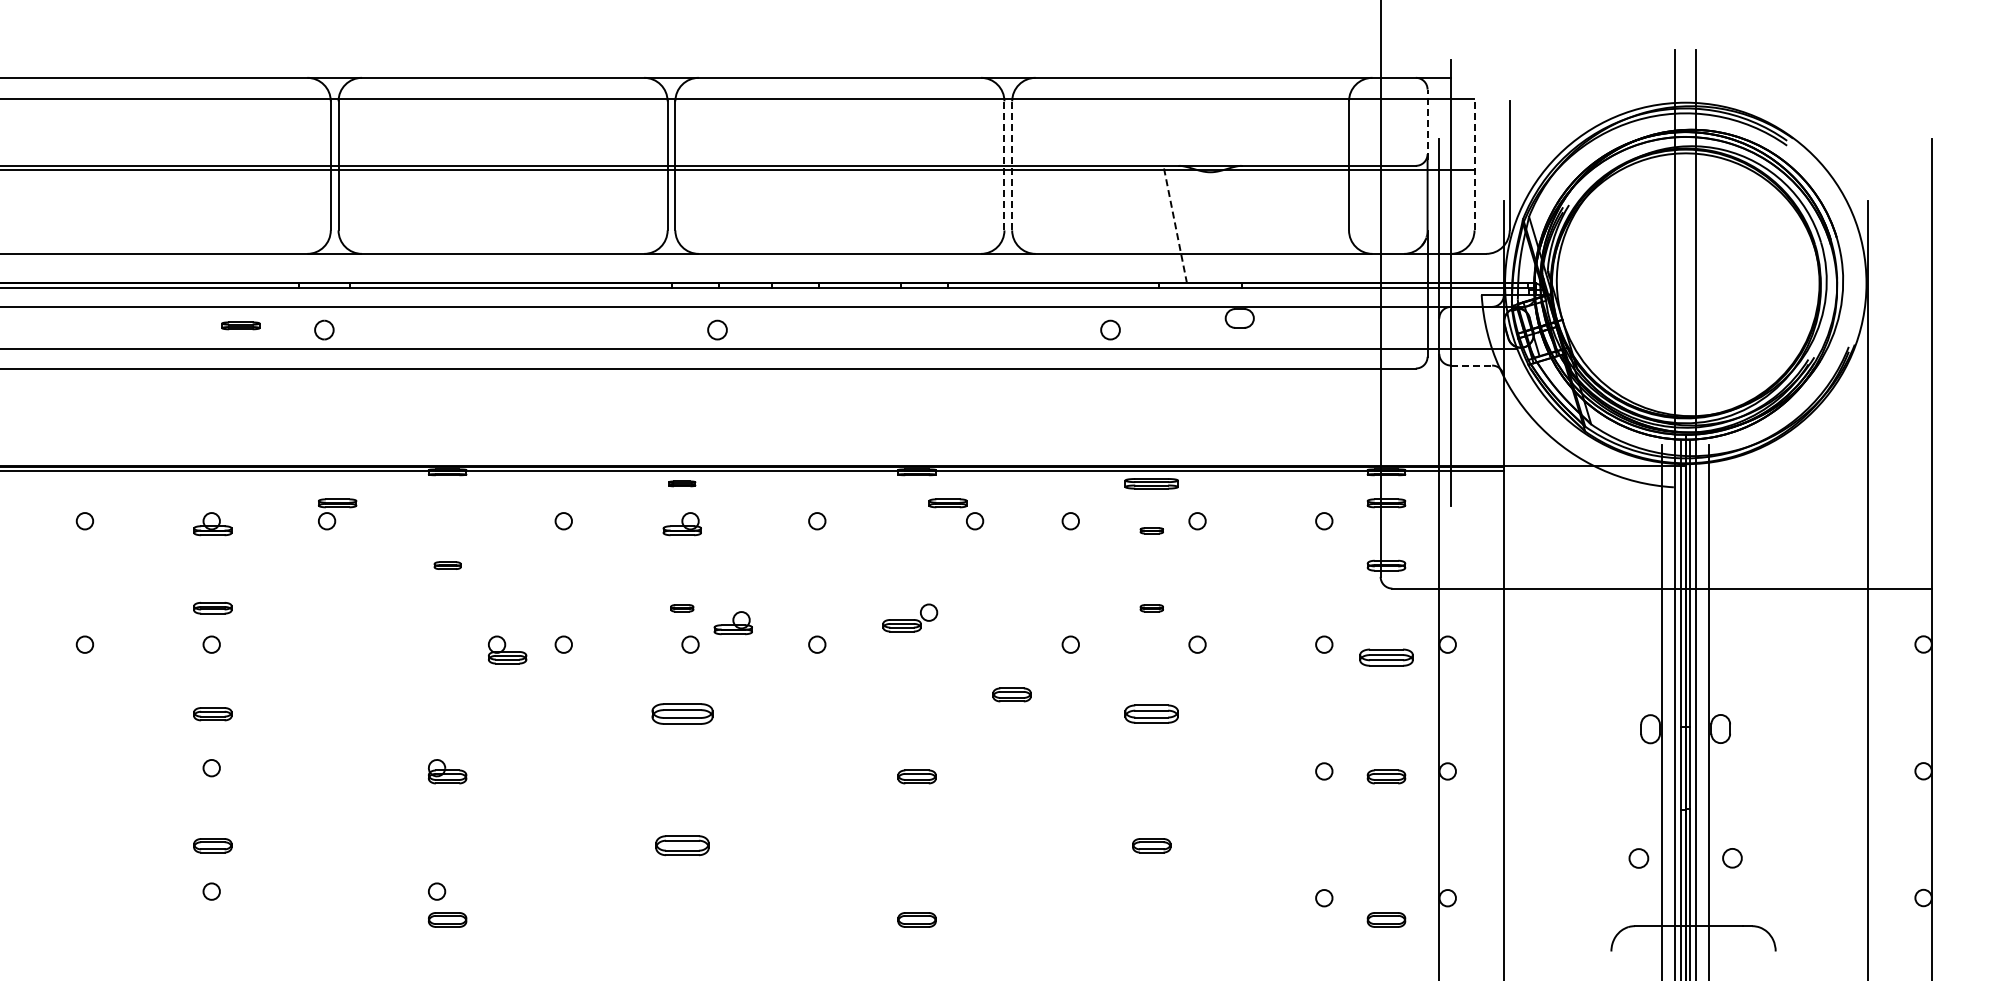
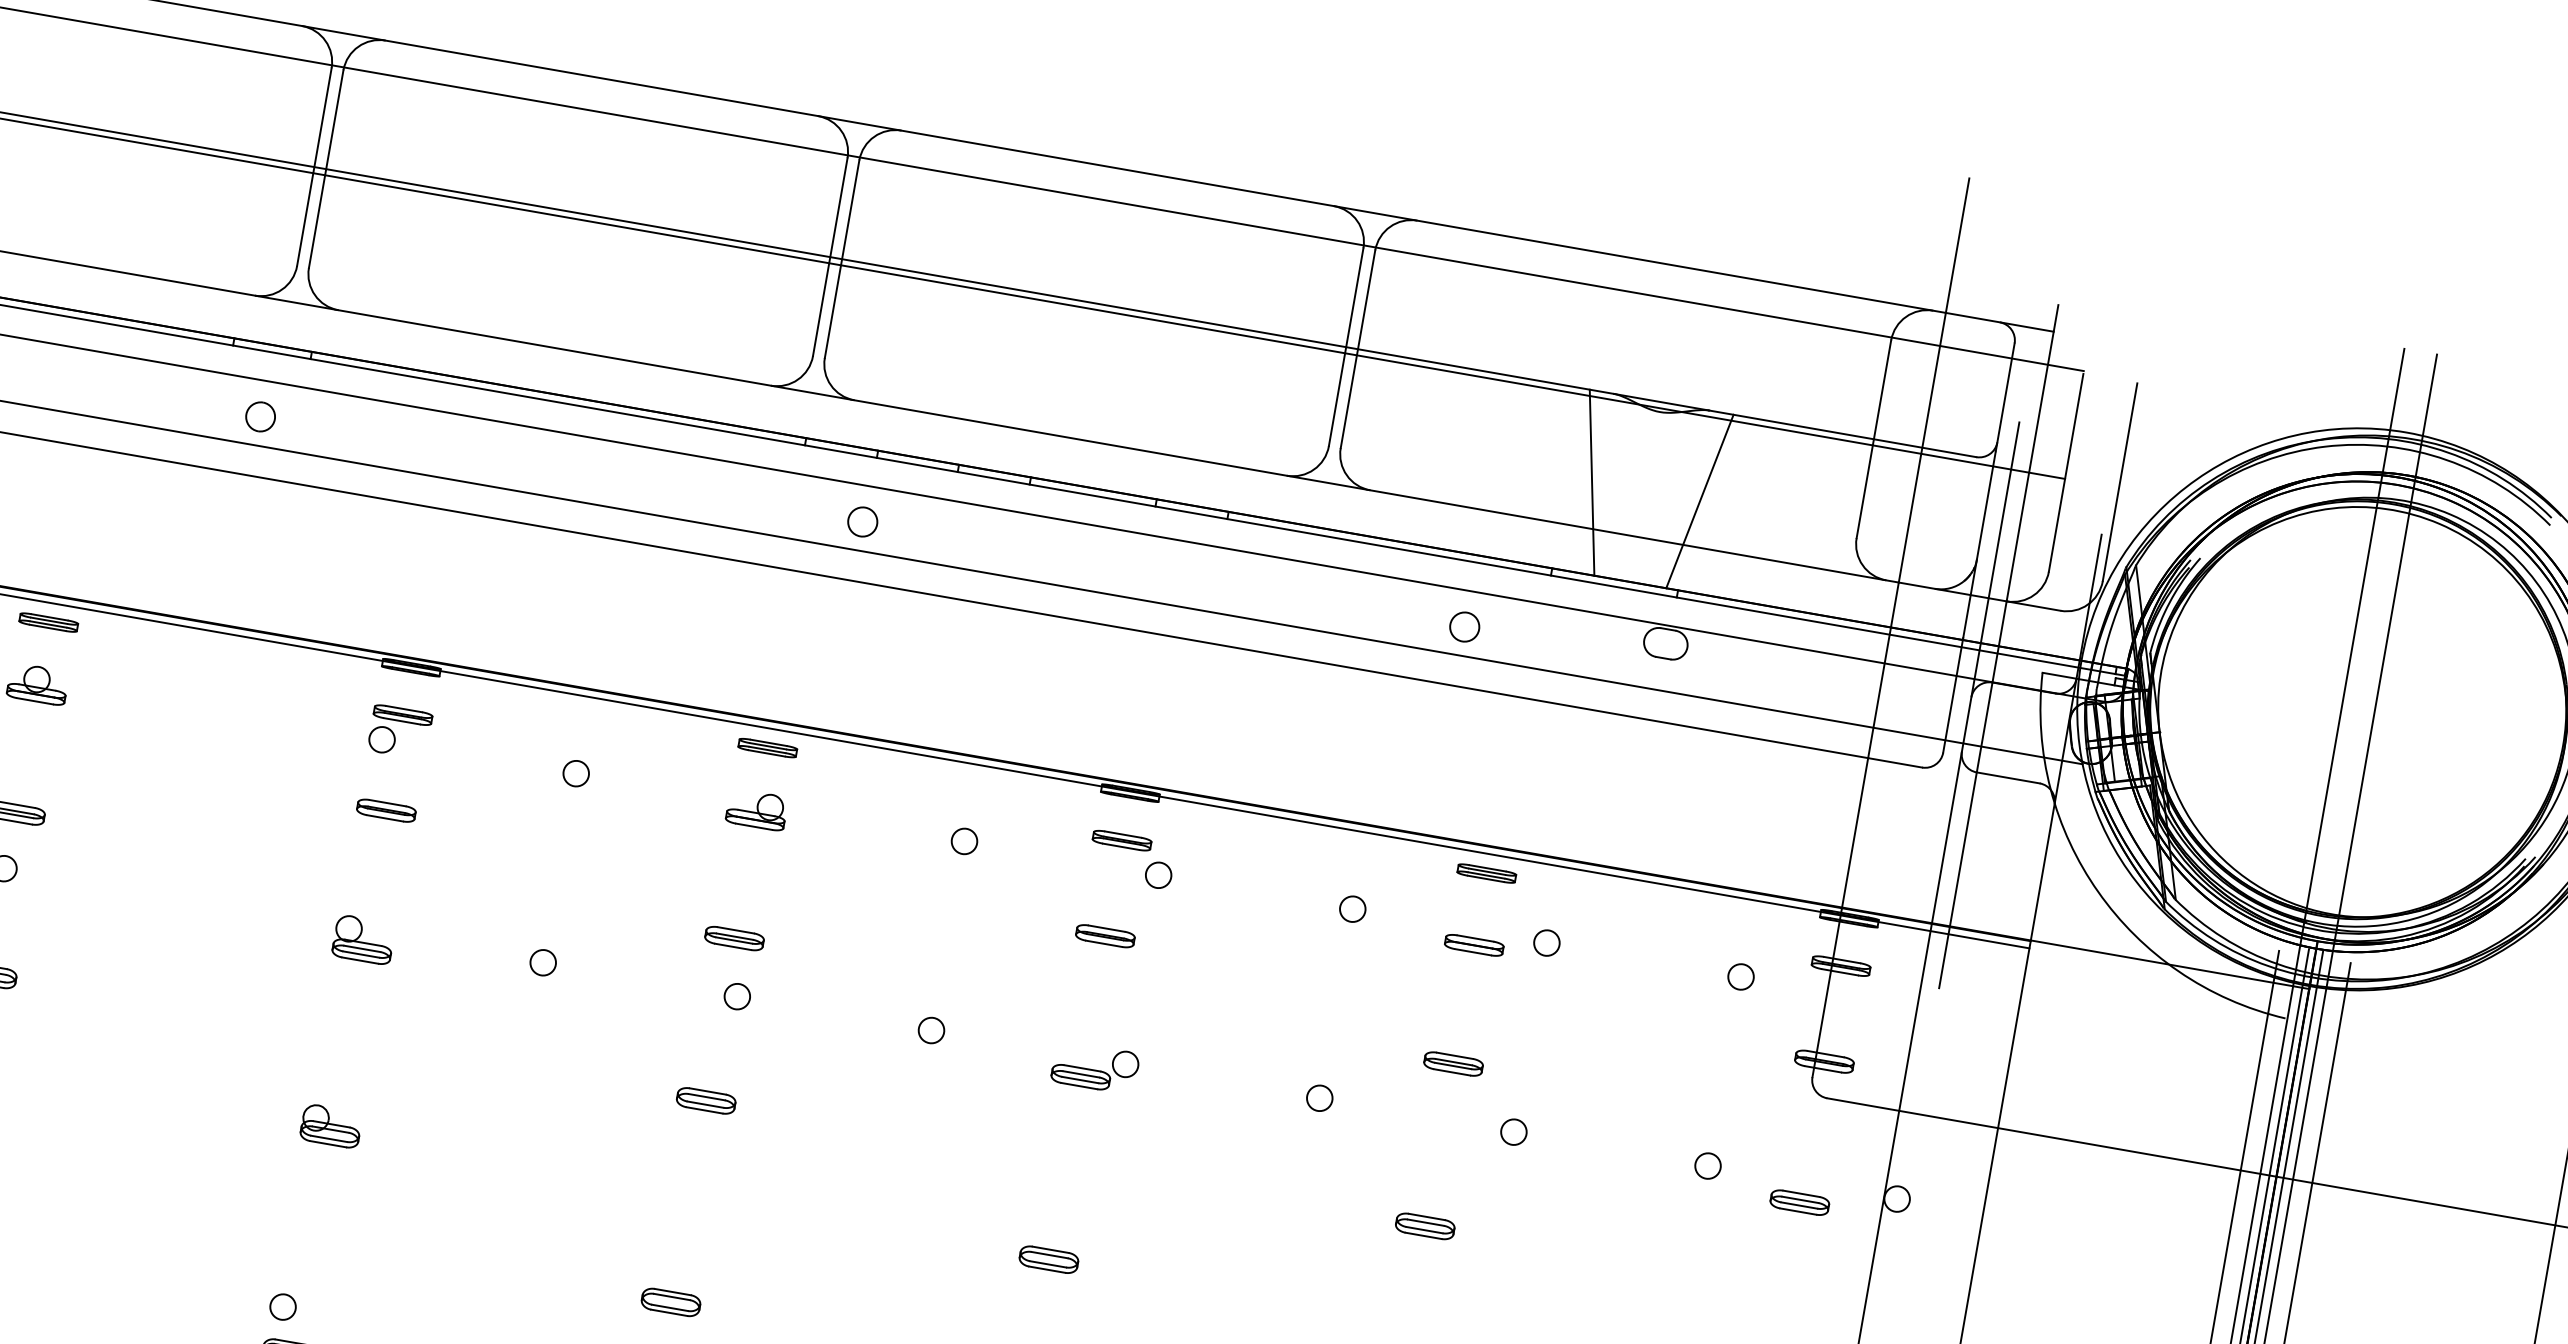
line: (1427, 124) -> (2005, 396), dashed -> solid
line: (1004, 165) -> (1346, 346), dashed -> solid
line: (1012, 165) -> (1358, 348), dashed -> solid
line: (1474, 165) -> (2066, 472), dashed -> solid
line: (1175, 224) -> (1592, 482), dashed -> solid
line: (1245, 224) -> (1699, 501), added
part: (240, 325) -> (48, 621), moved
line: (1471, 365) -> (2008, 777), dashed -> solid
part: (681, 483) -> (766, 747), size x1.43
part: (1151, 483) -> (1486, 872), size x0.71
part: (956, 507) -> (1133, 849), moved
part: (337, 514) -> (399, 732), moved
part: (1151, 530) -> (1473, 944), size x1.67
part: (447, 565) -> (386, 810), size x1.43
part: (916, 565) -> (1104, 935), added
part: (681, 608) -> (733, 938), size x1.67
part: (1151, 608) -> (1453, 1064), size x1.67
part: (910, 617) -> (1095, 1066), moved
part: (732, 623) -> (807, 975), removed
part: (507, 649) -> (363, 939), moved
part: (1386, 657) -> (1799, 1202), size x0.71
part: (1011, 694) -> (1215, 1158), removed
part: (681, 714) -> (704, 1101), size x0.62
part: (1151, 714) -> (1424, 1226), size x0.71
part: (681, 845) -> (669, 1301), size x0.71

